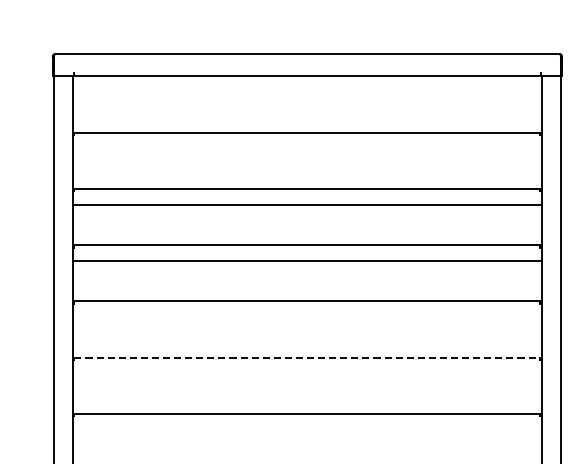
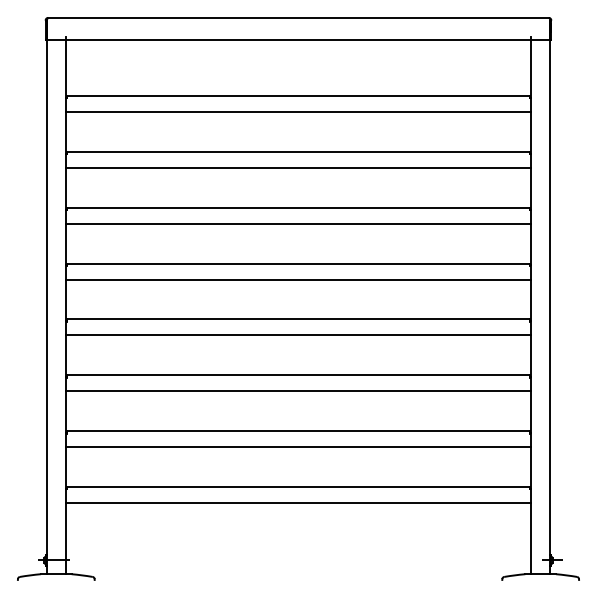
line: (307, 149) -> (298, 112), added
line: (307, 317) -> (298, 279), added
line: (307, 357) -> (298, 319), dashed -> solid
line: (307, 373) -> (298, 335), added
line: (307, 430) -> (298, 391), added

